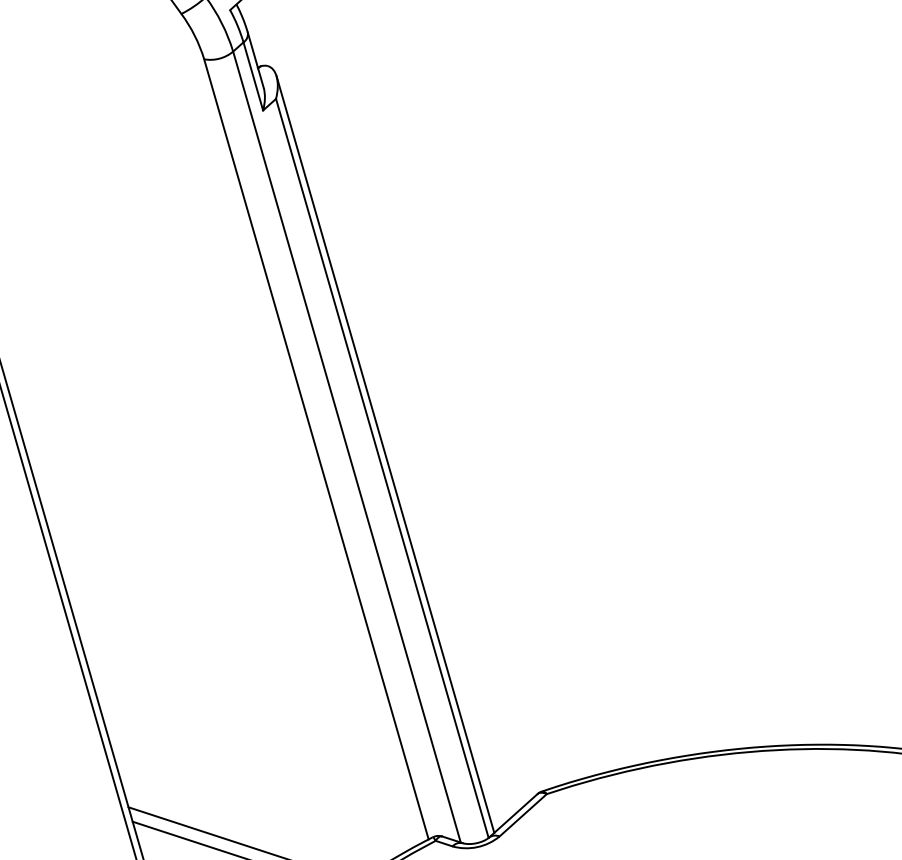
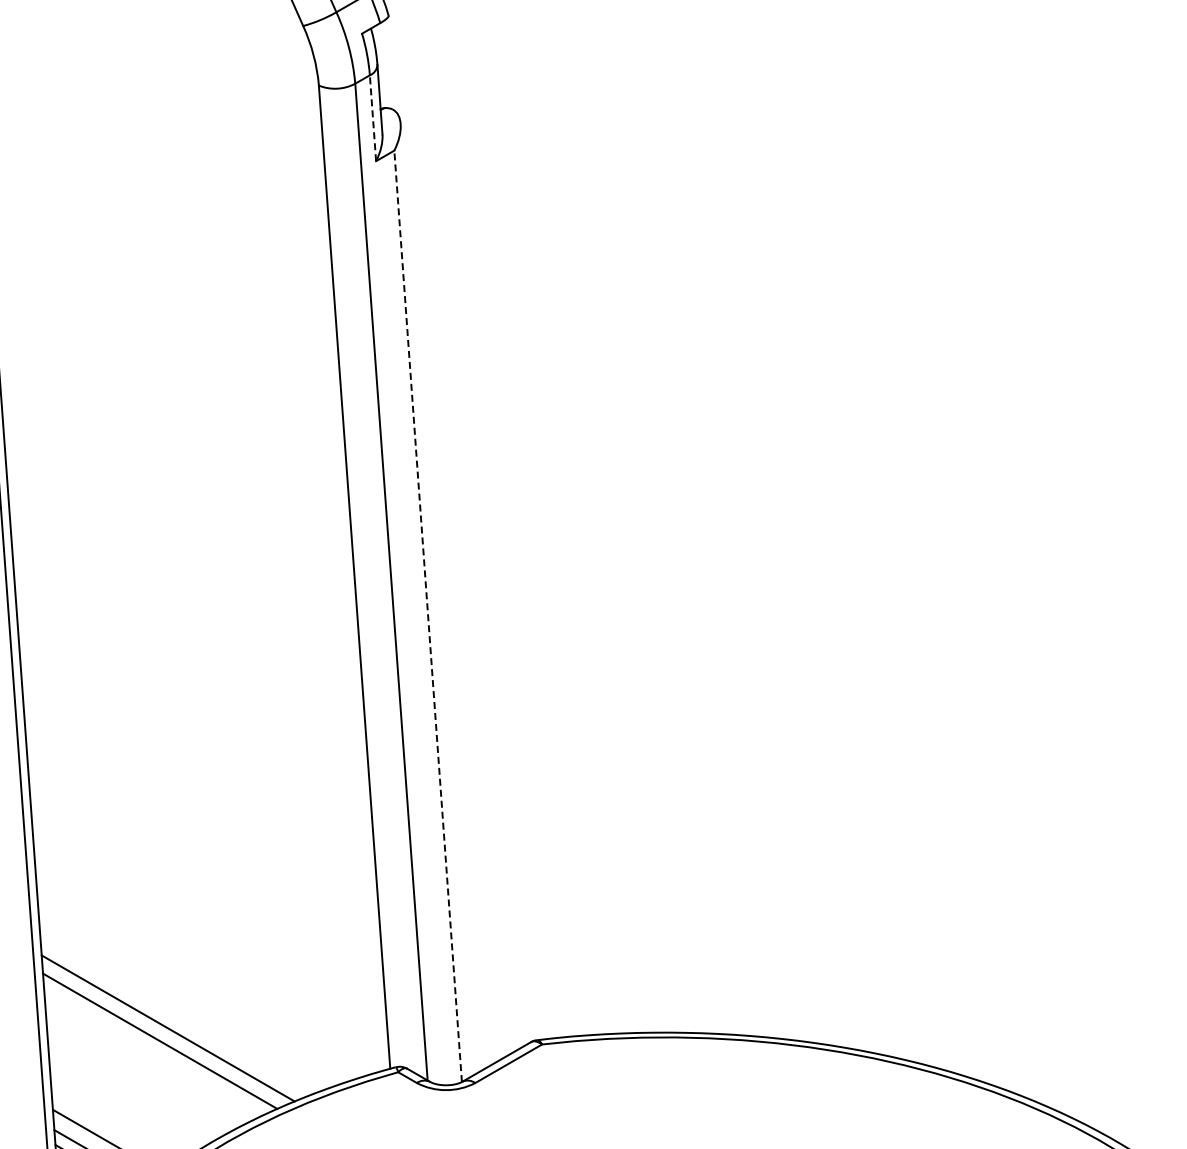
line: (252, 75) -> (372, 117), solid -> dashed
line: (384, 454) -> (434, 600), removed
line: (382, 468) -> (428, 616), solid -> dashed

